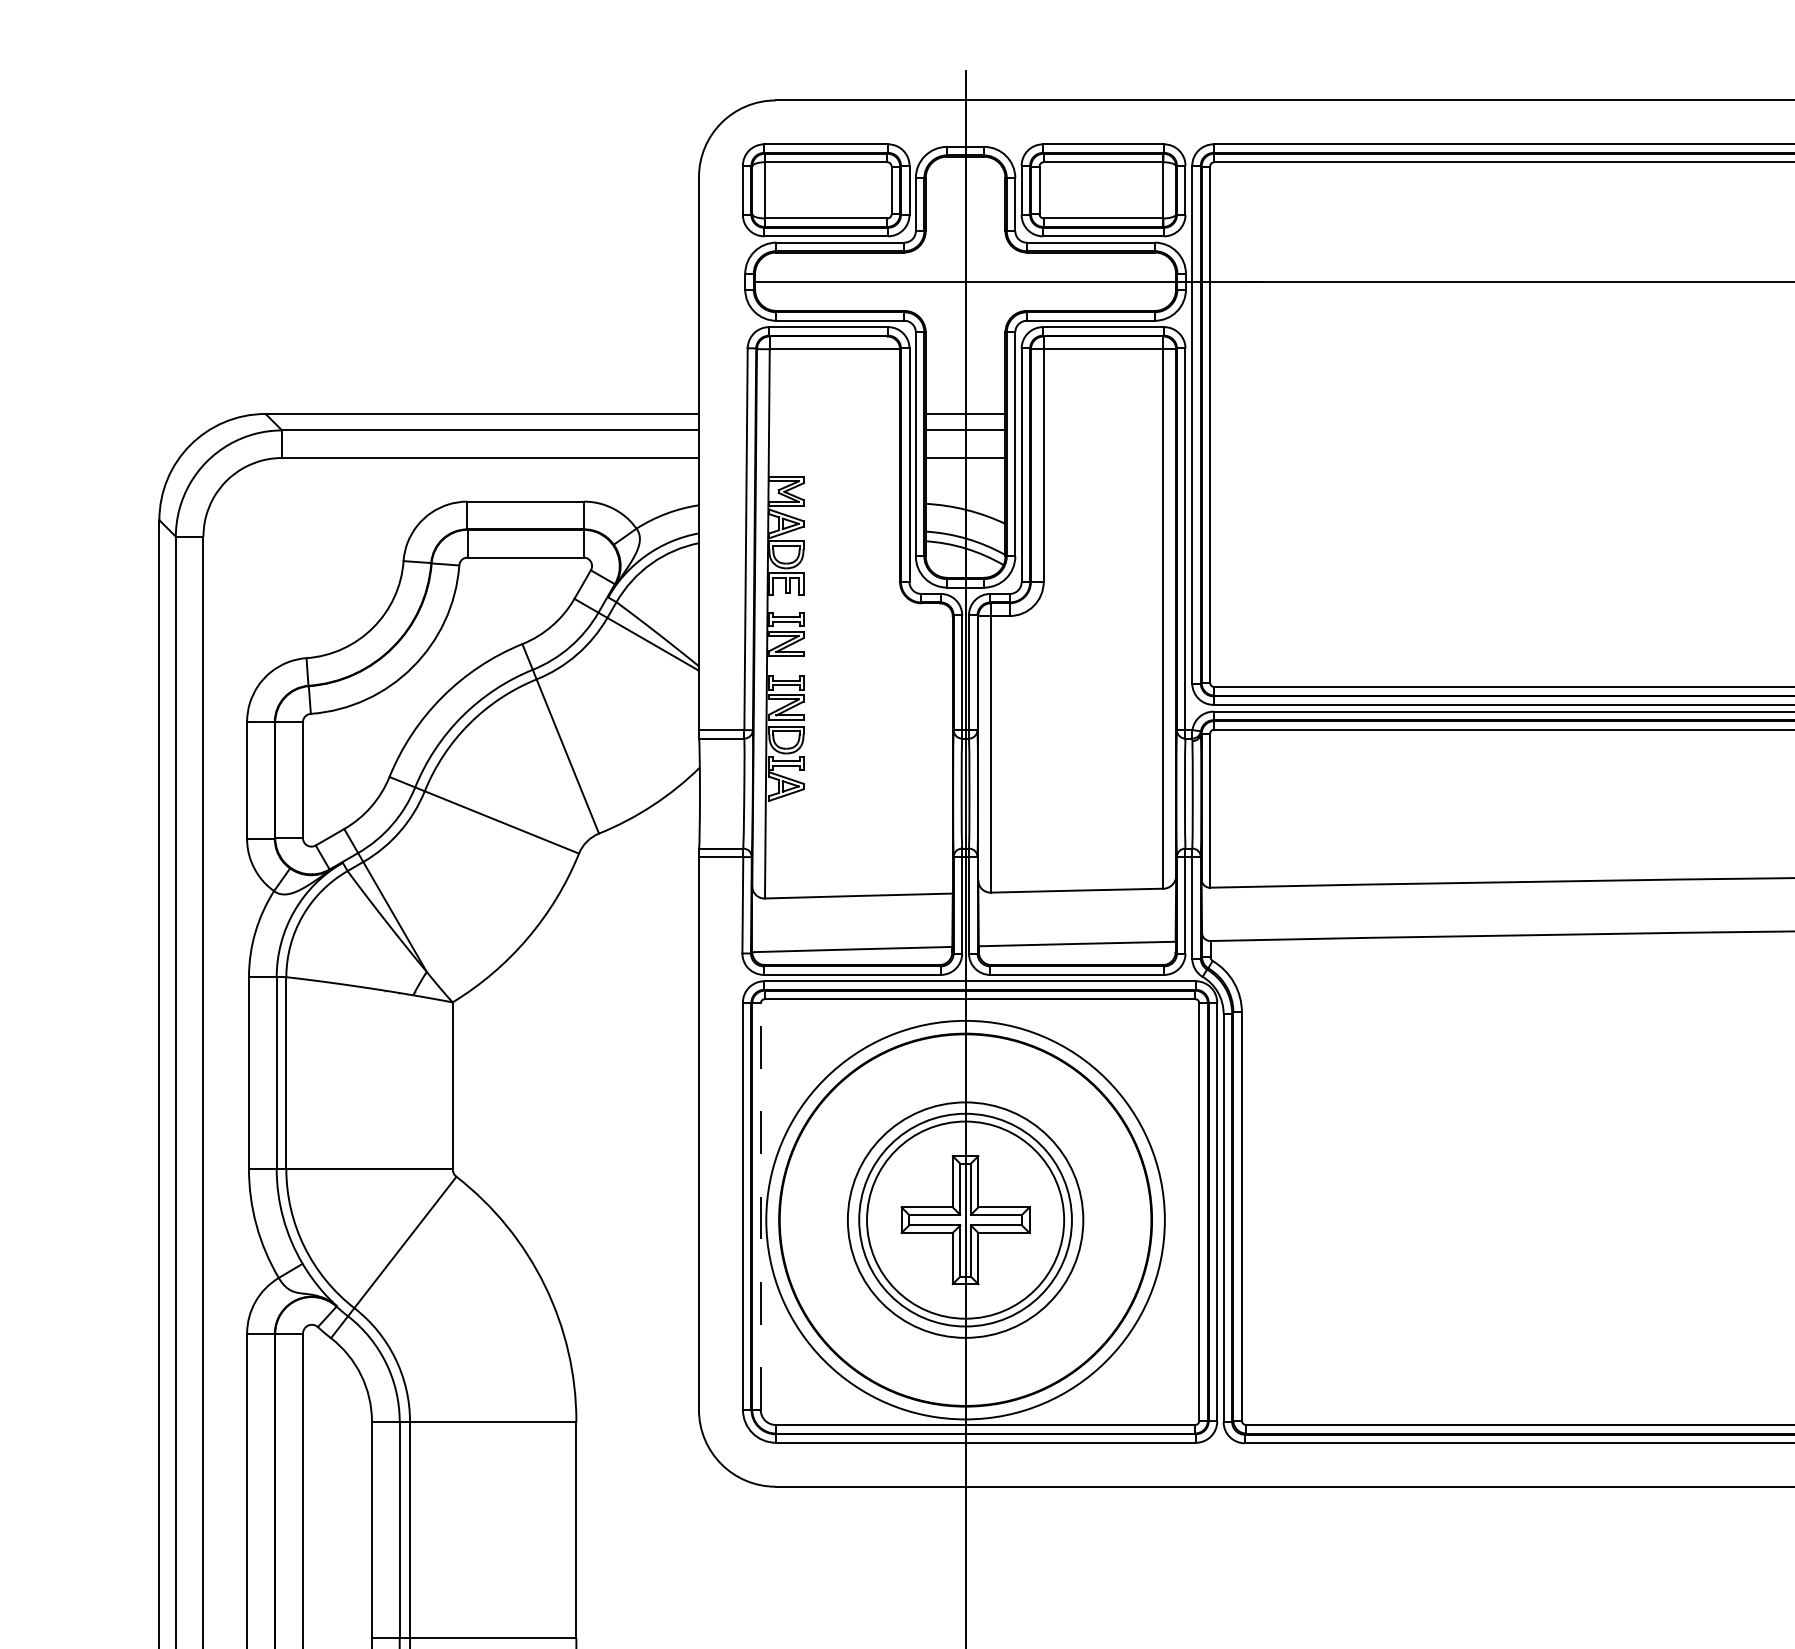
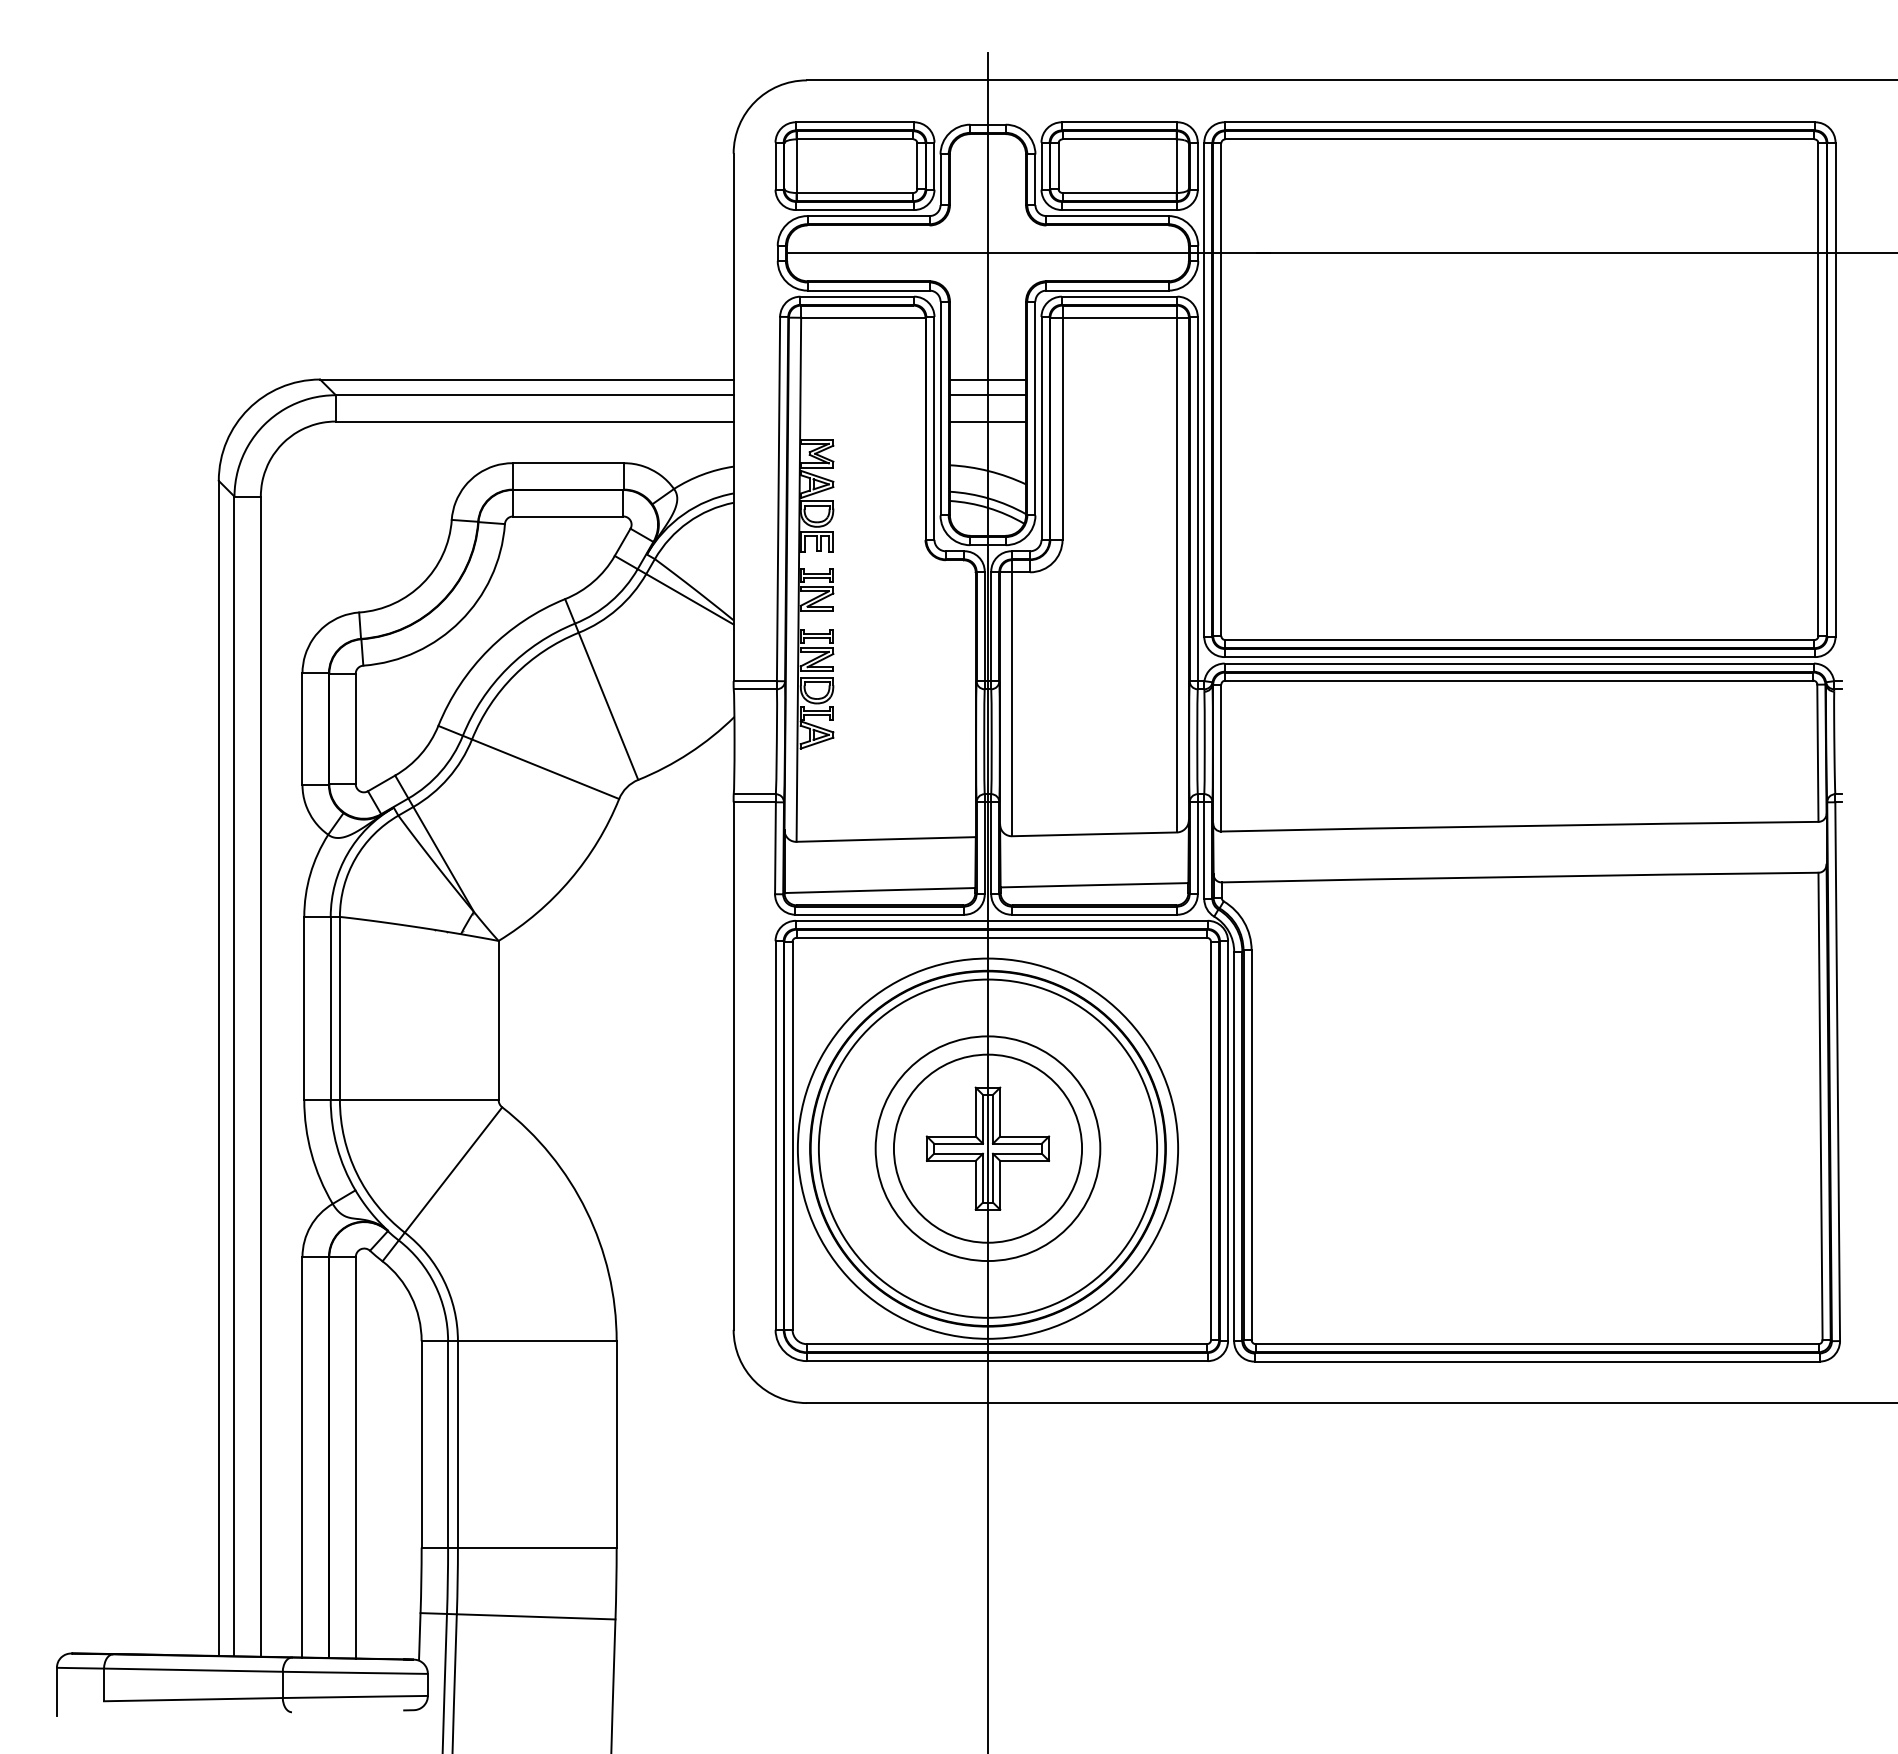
line: (760, 1206) -> (792, 1135), dashed -> solid
circle: (965, 1219) -> (987, 1148), size x1.67

